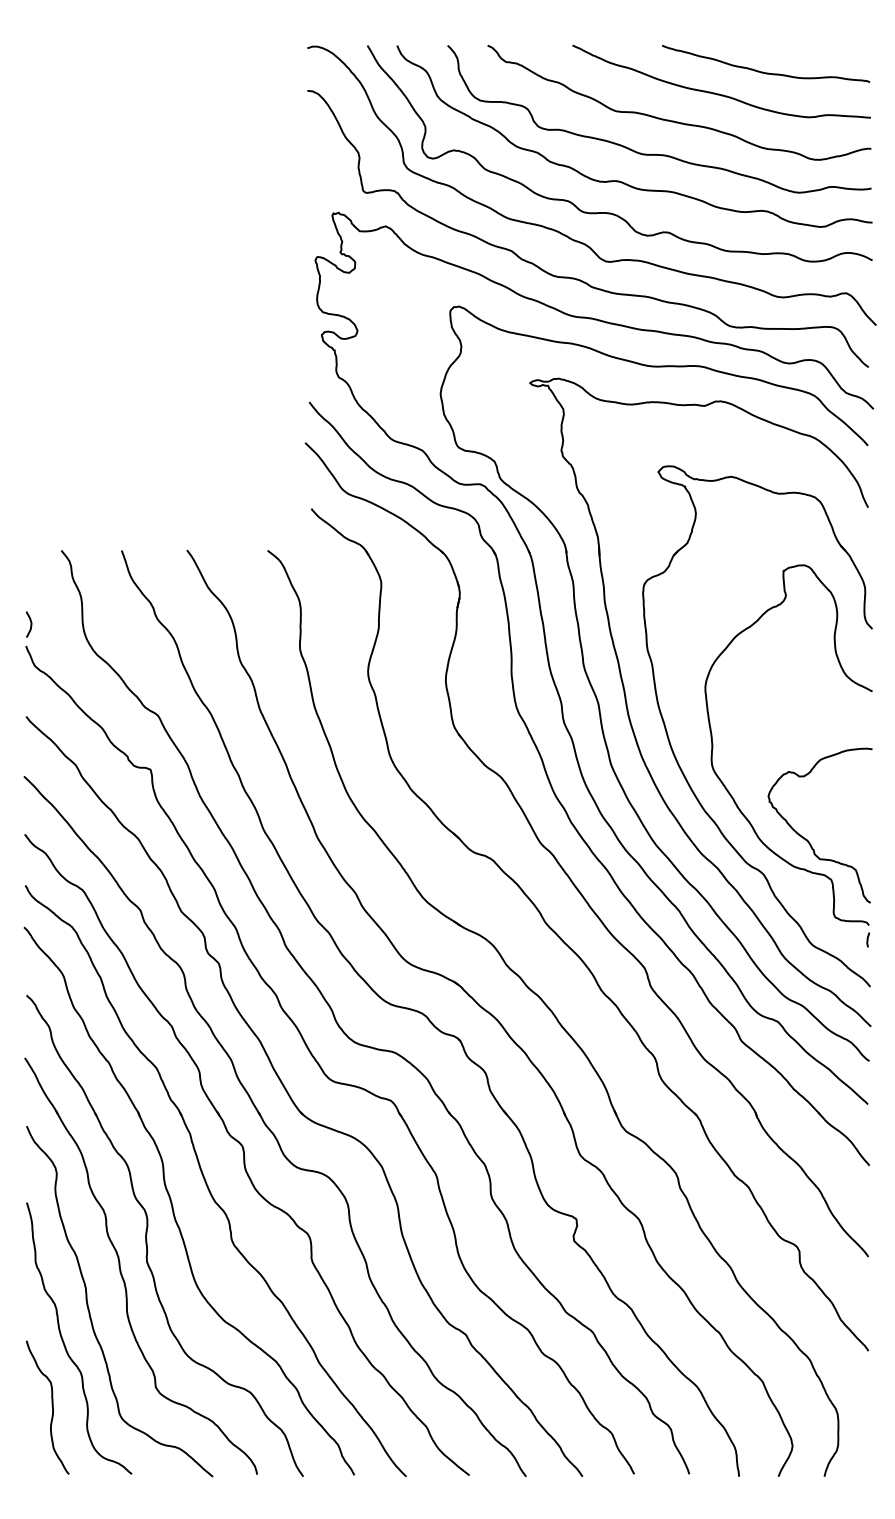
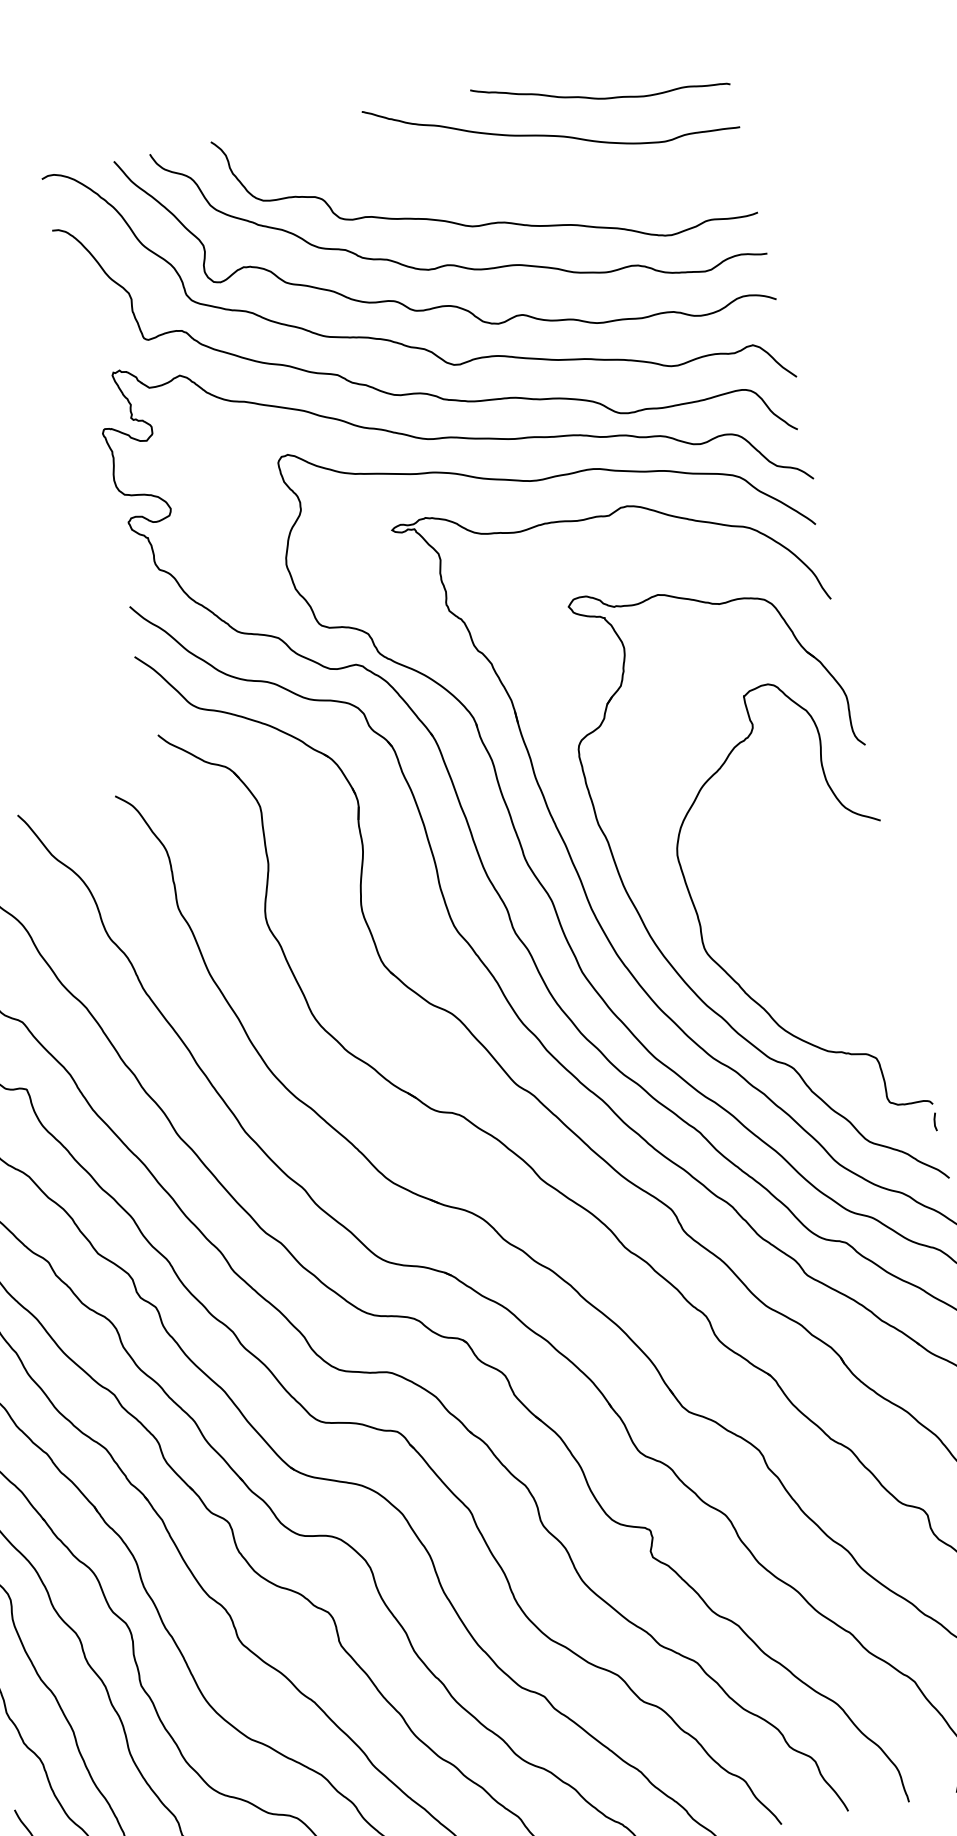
curve: (674, 120) -> (503, 177), removed
curve: (806, 838) -> (836, 1014), removed

